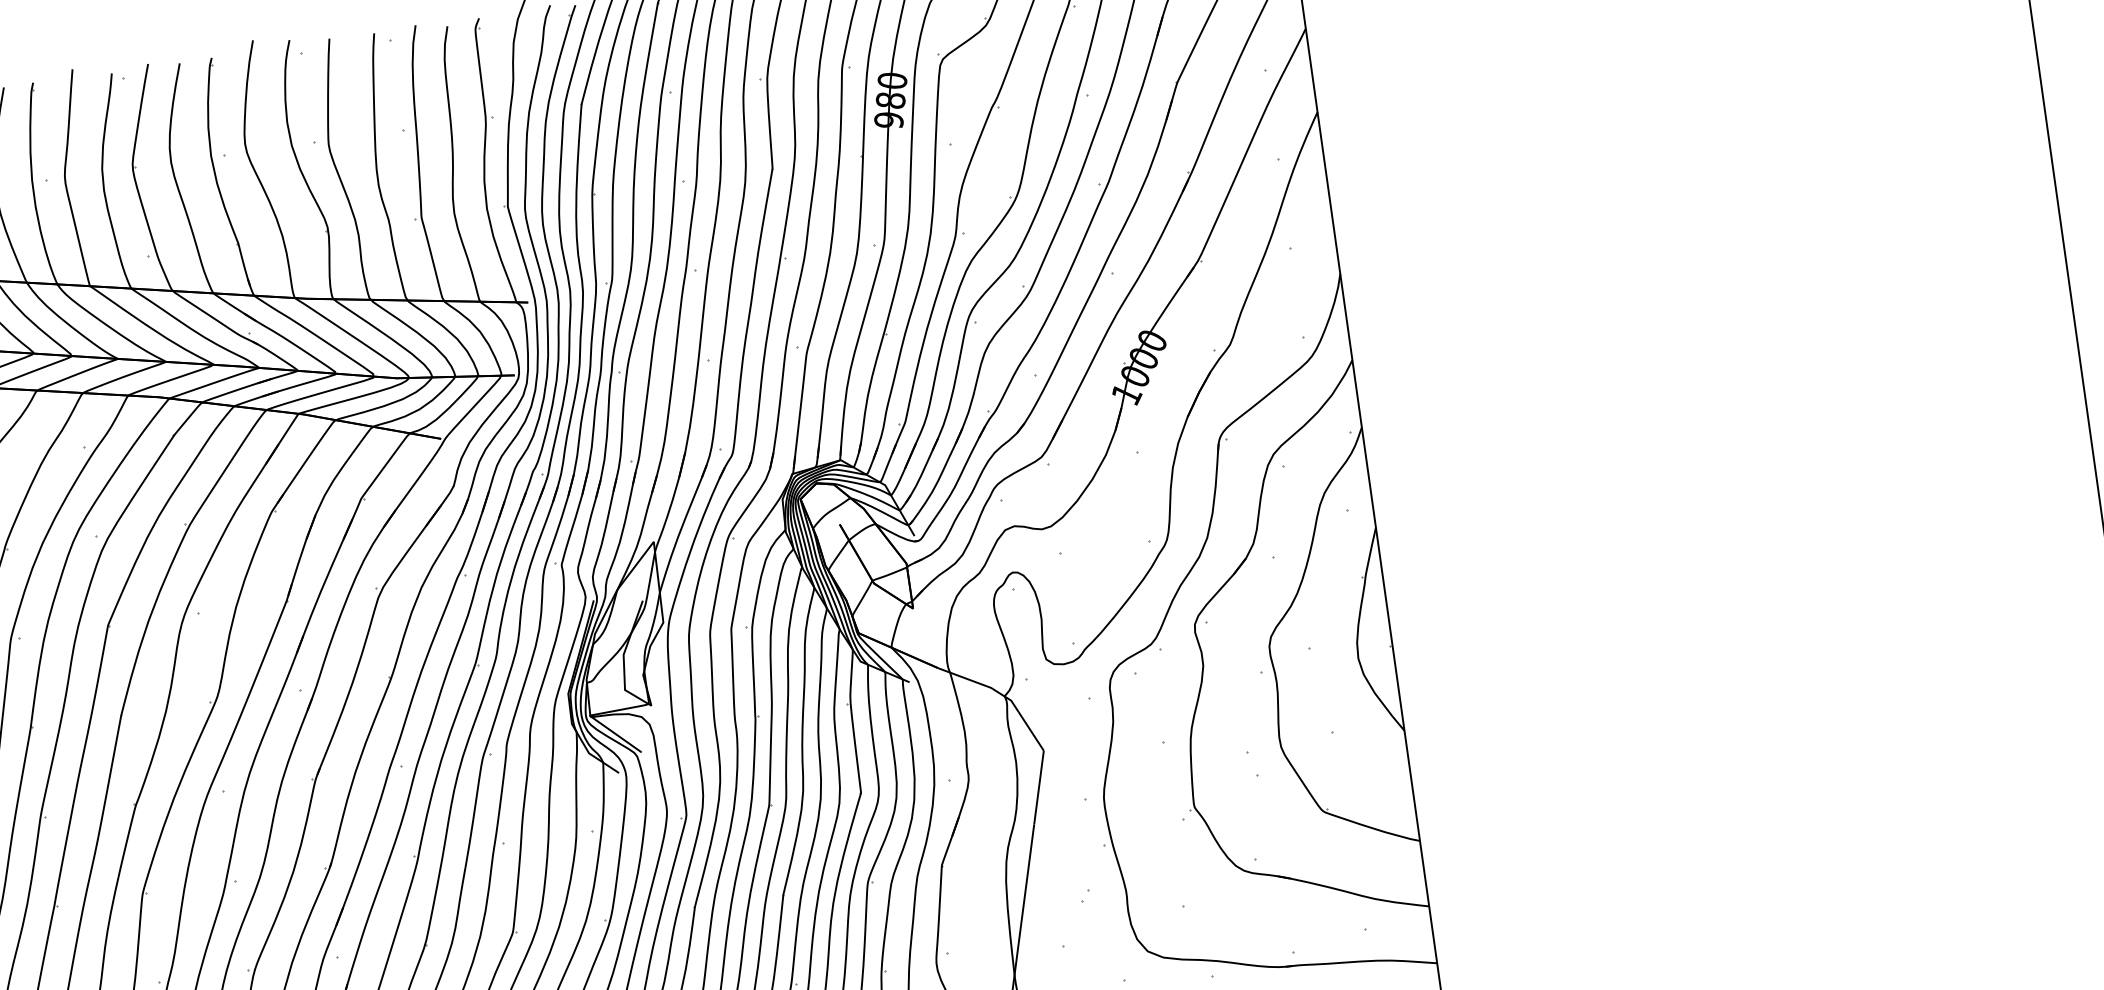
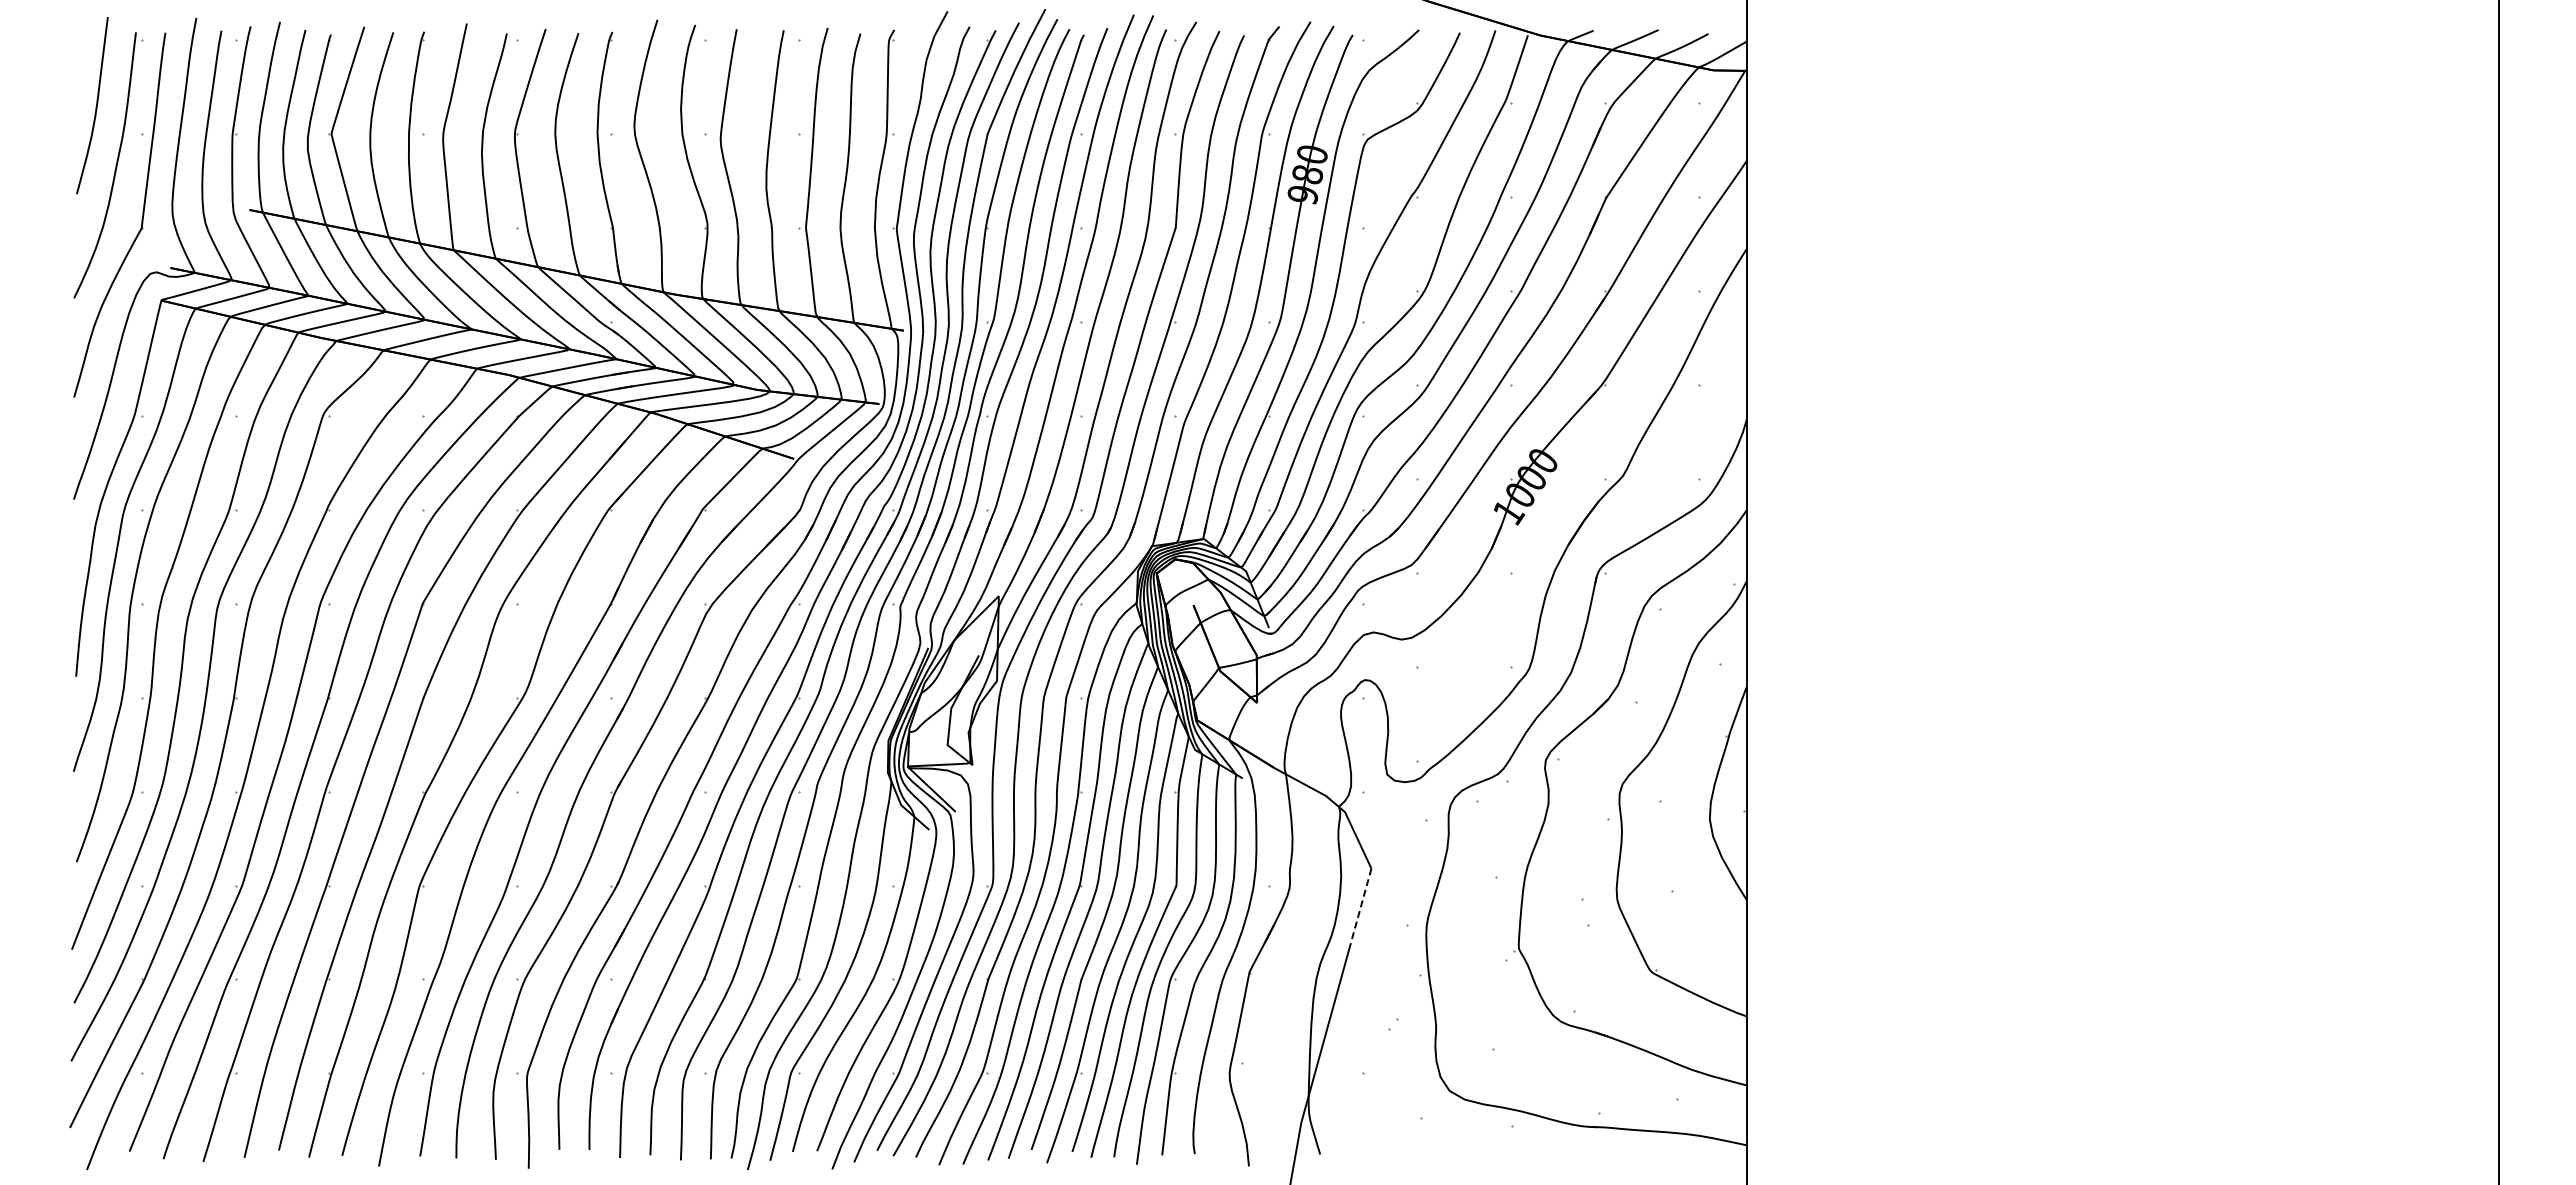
line: (1039, 788) -> (1361, 906), solid -> dashed

